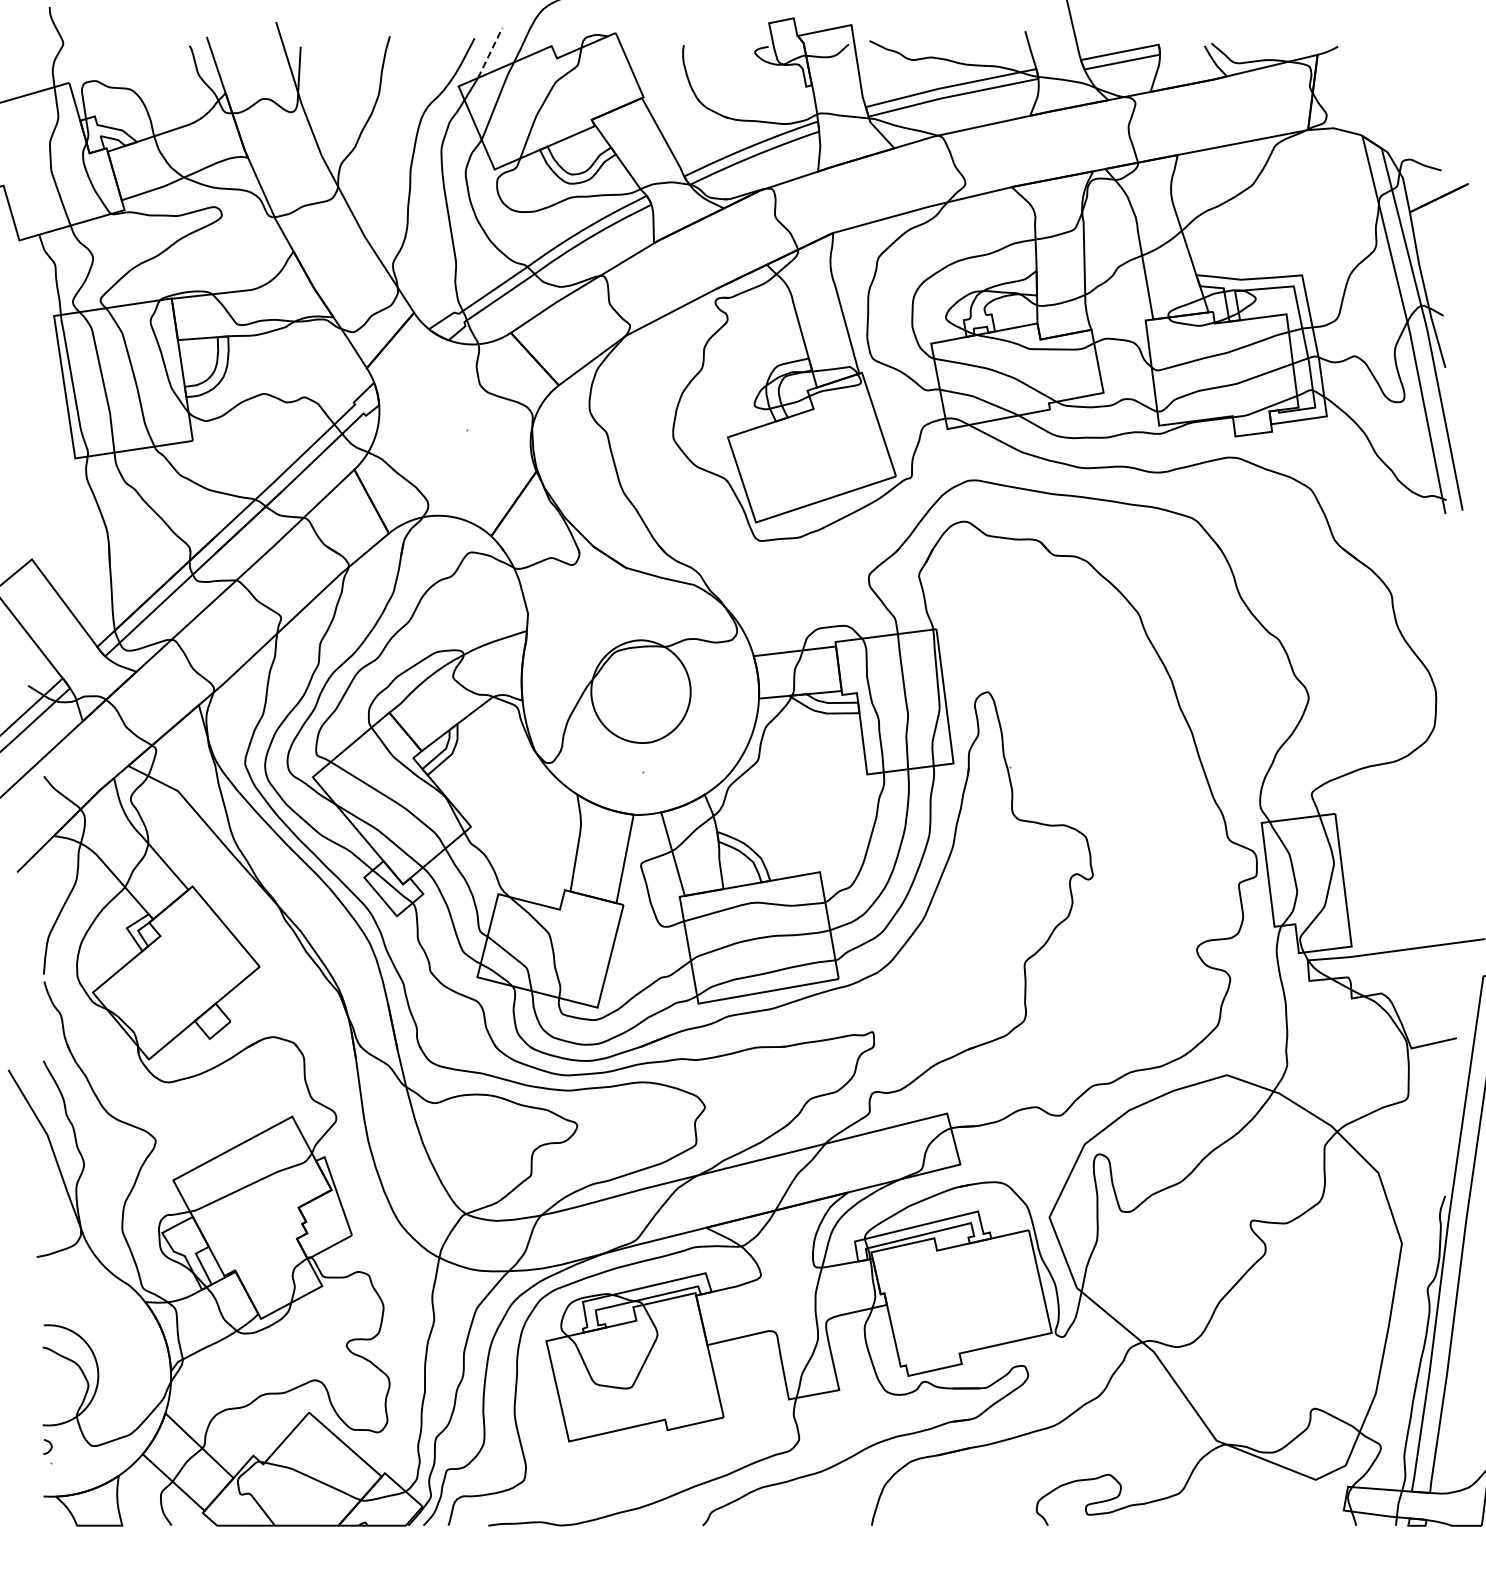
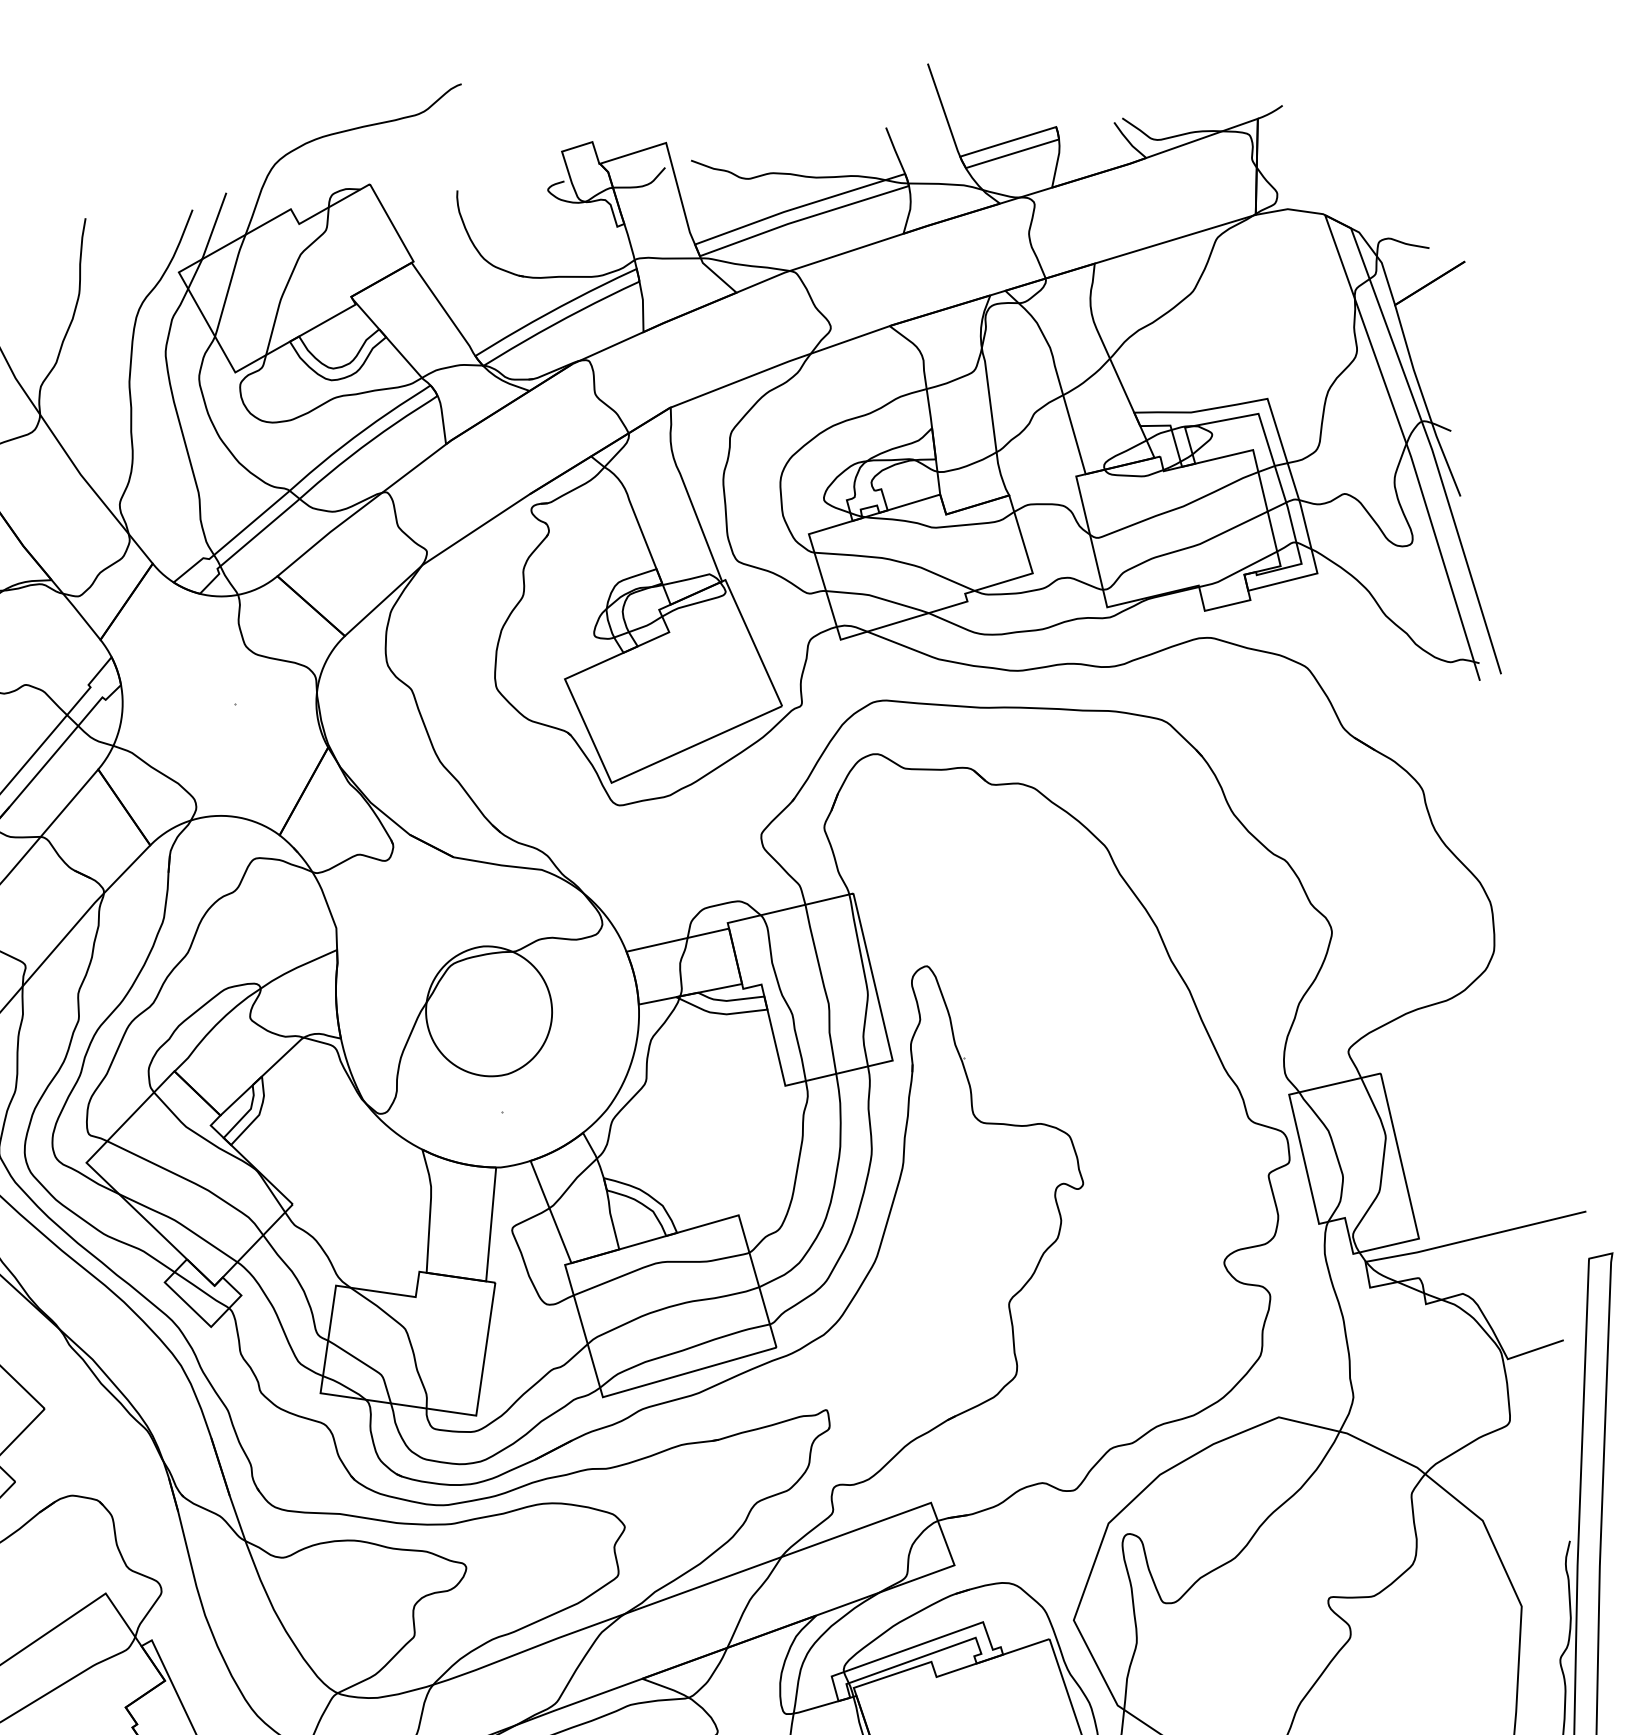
line: (490, 52) -> (214, 225), dashed -> solid

